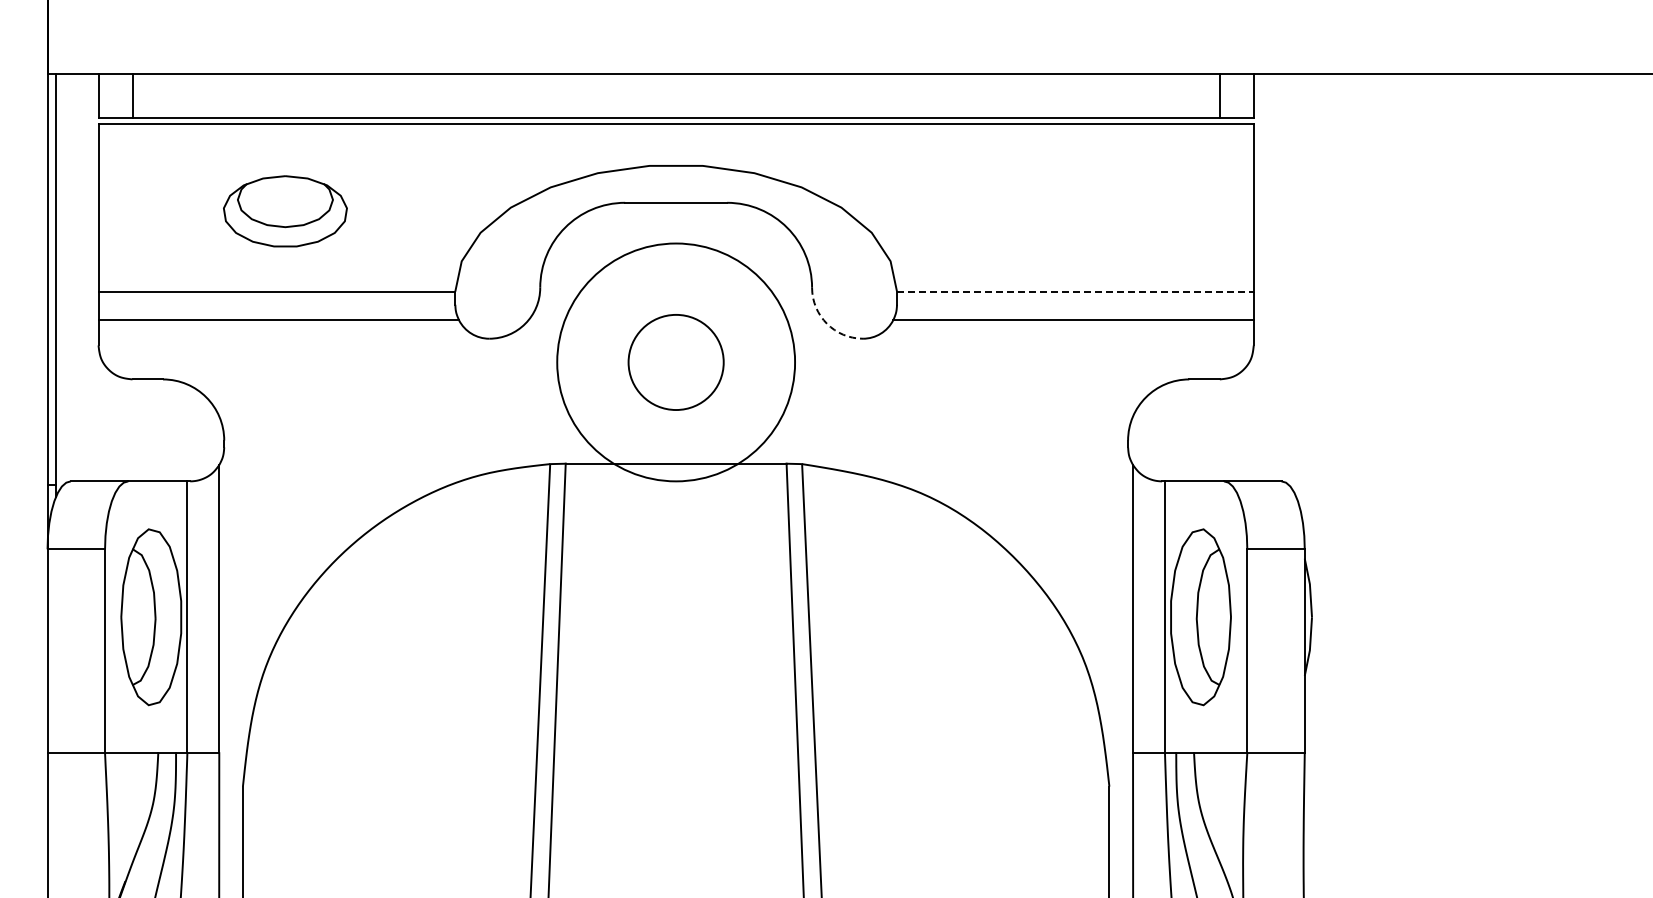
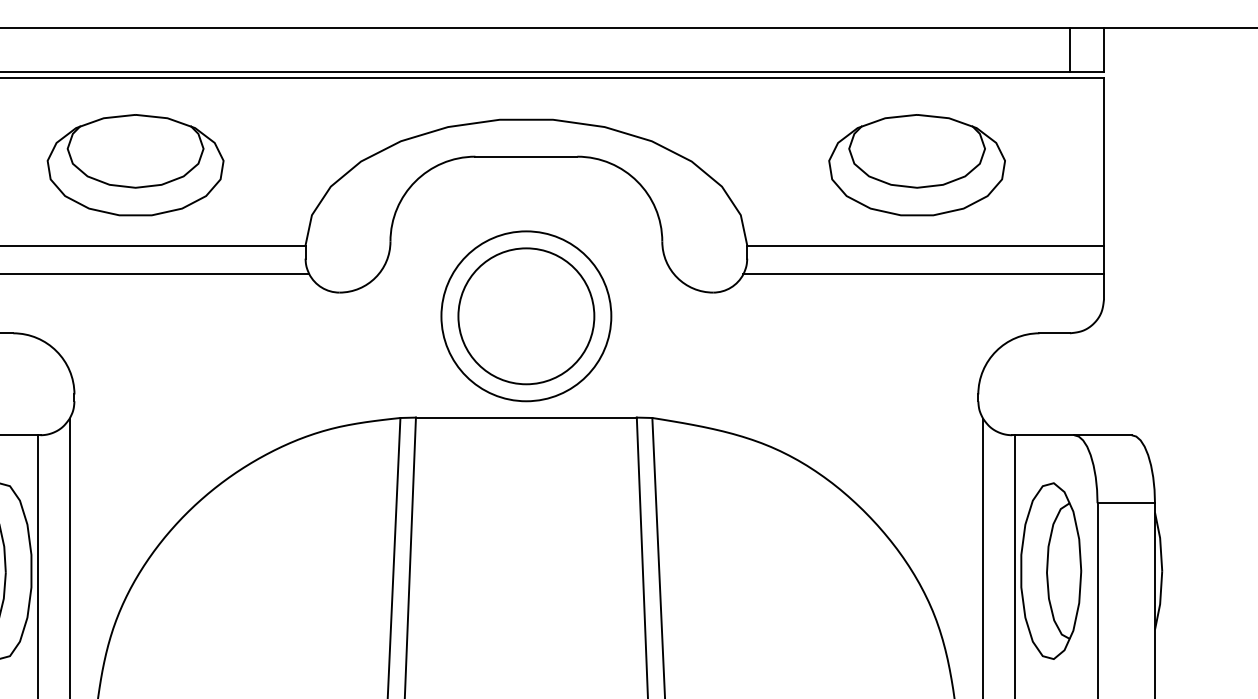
part: (285, 211) -> (135, 165), size x1.43
part: (1066, 211) -> (916, 165), added
line: (1075, 292) -> (925, 246), dashed -> solid
arc: (827, 323) -> (677, 277), dashed -> solid
circle: (676, 362) -> (526, 316), size x0.71
circle: (676, 362) -> (526, 316), size x1.43

